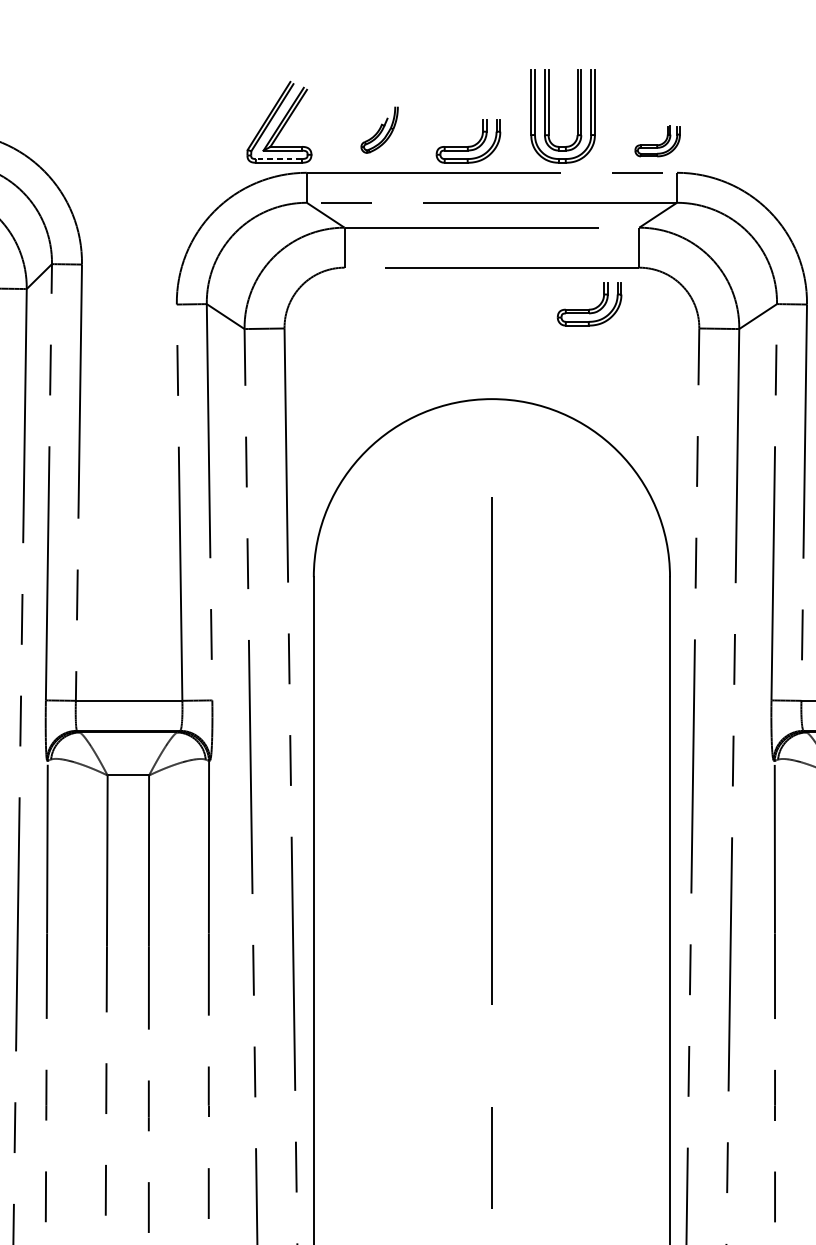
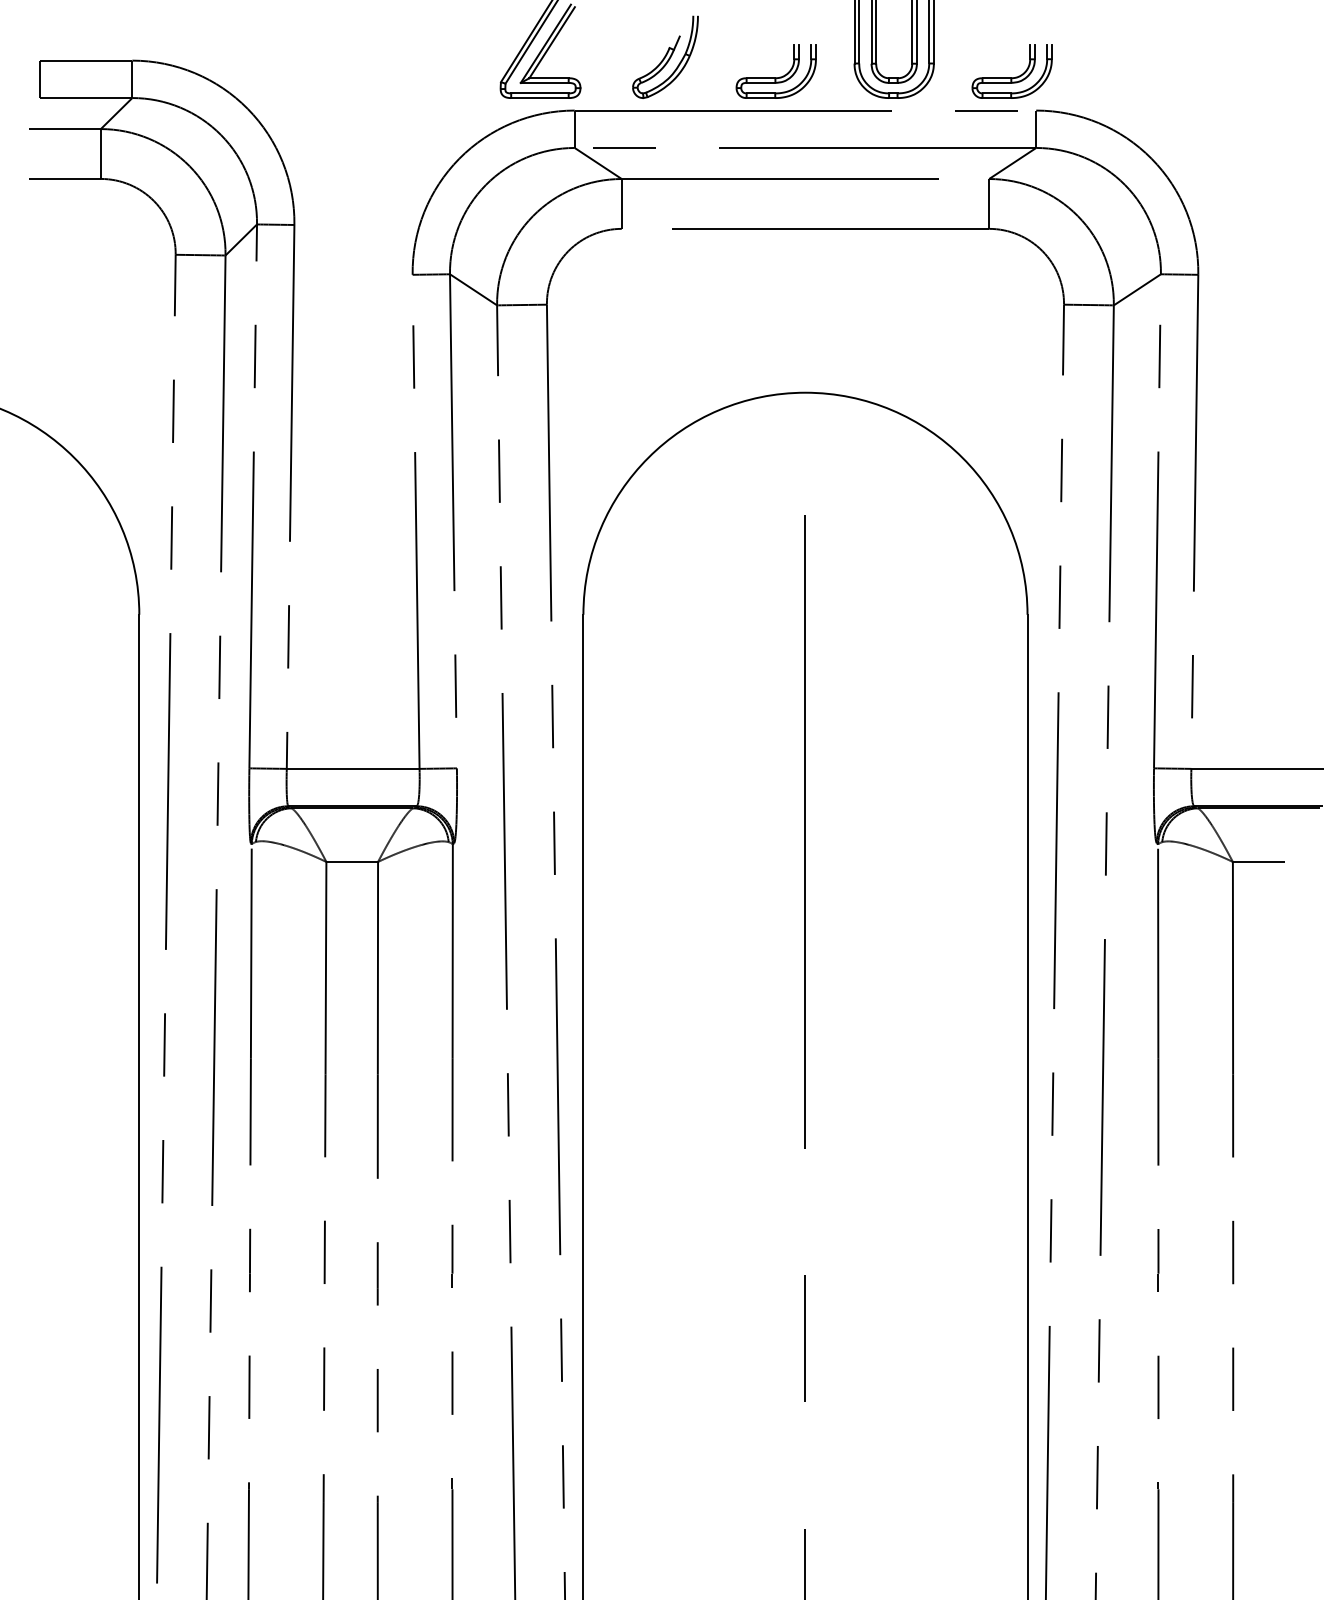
part: (379, 129) -> (665, 56), size x1.43
part: (657, 141) -> (1011, 71), size x1.43
line: (278, 159) -> (539, 93), dashed -> solid
part: (588, 304) -> (926, 274), removed

